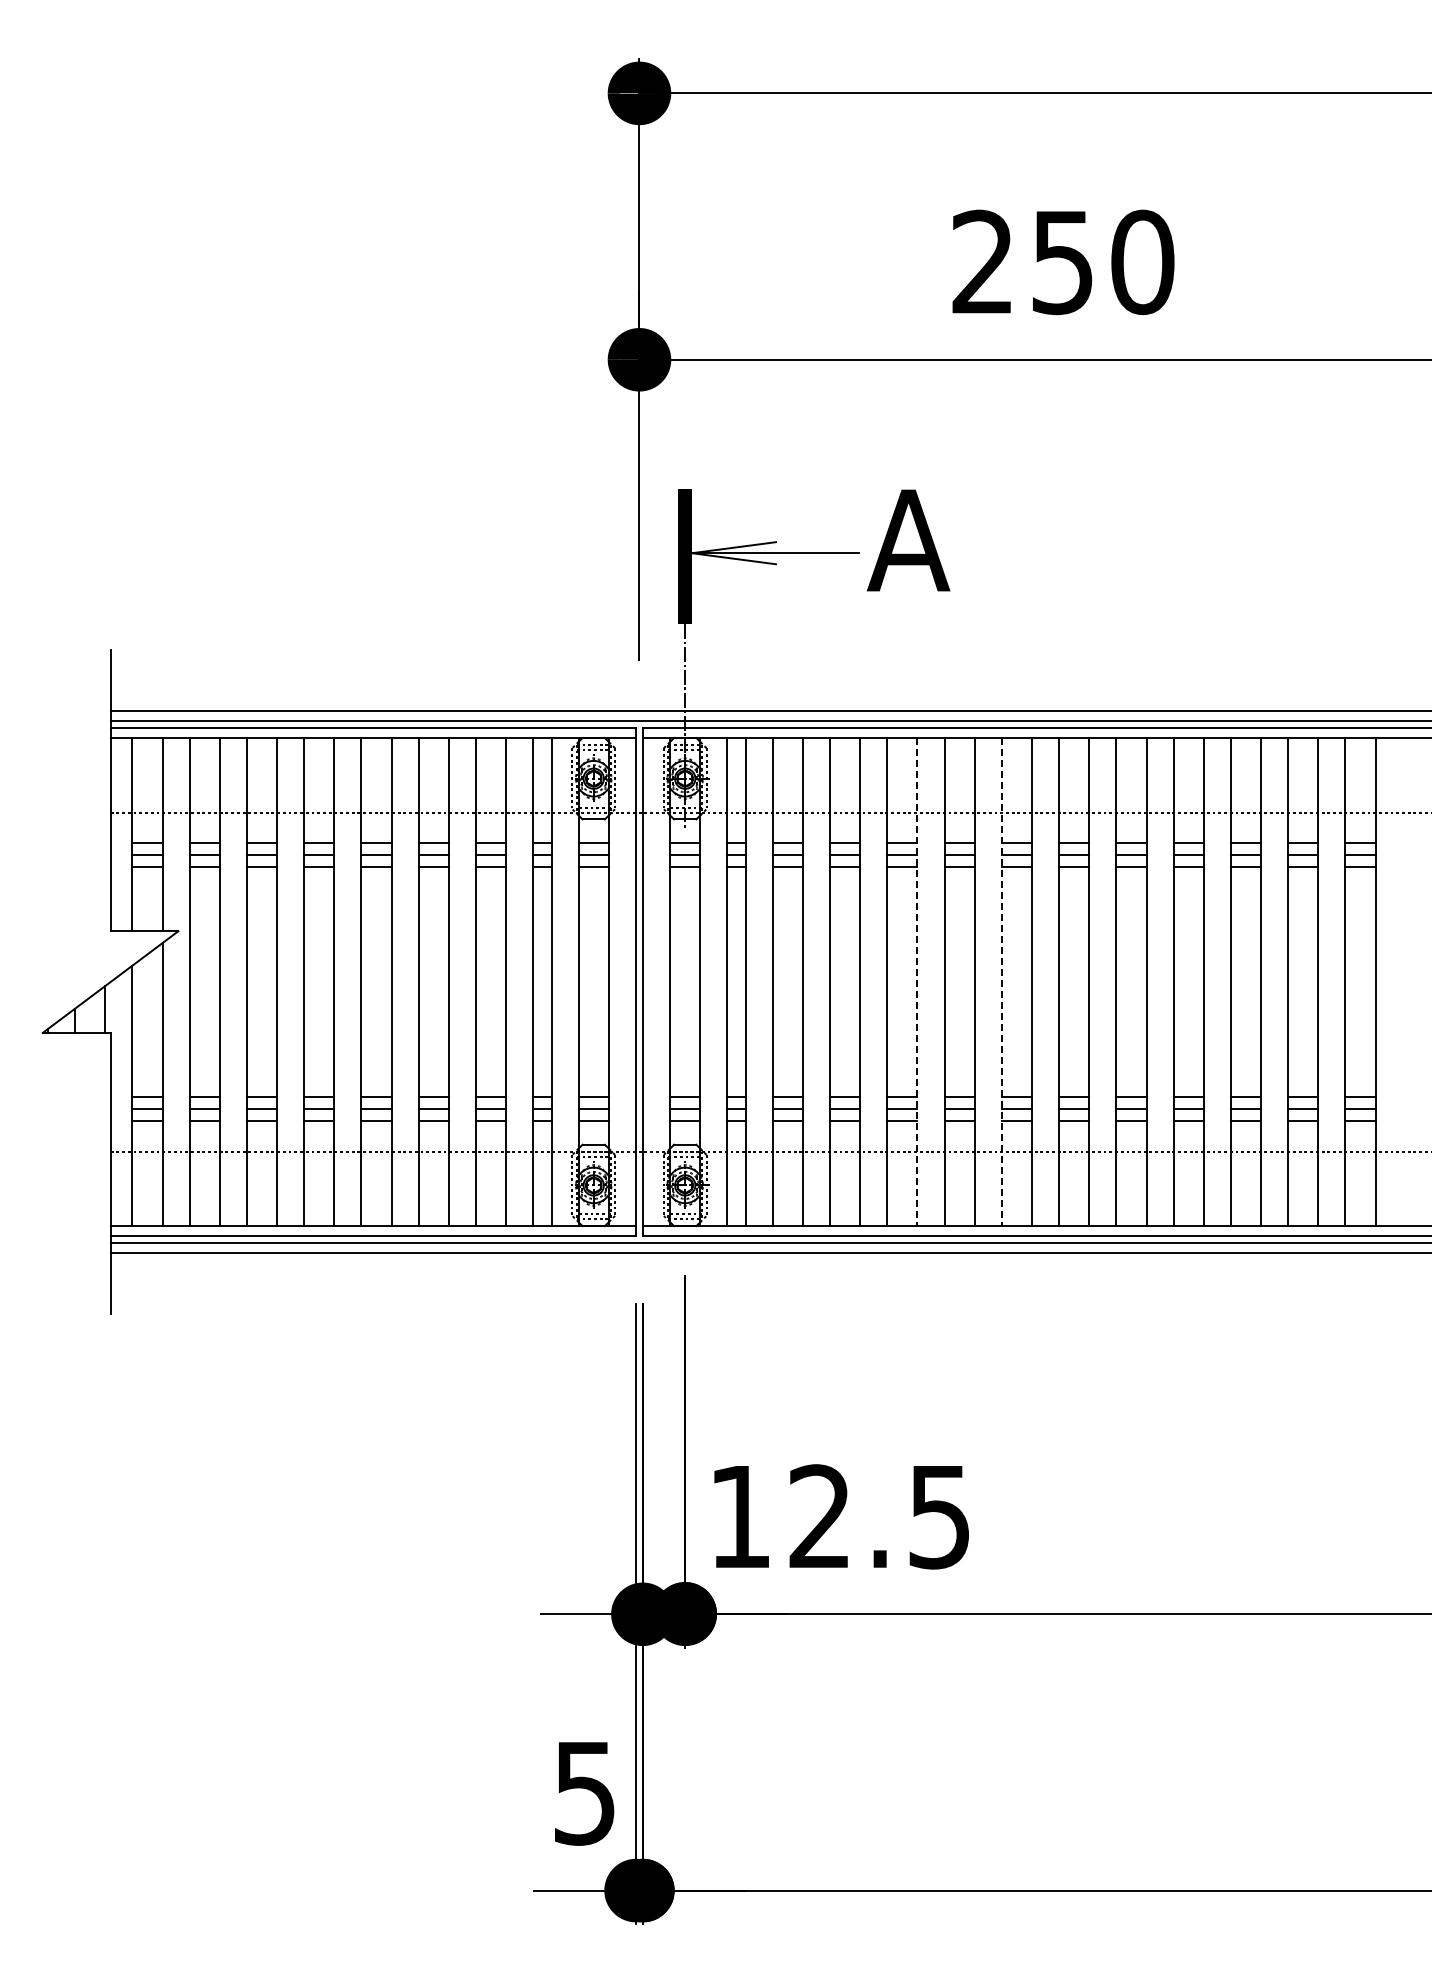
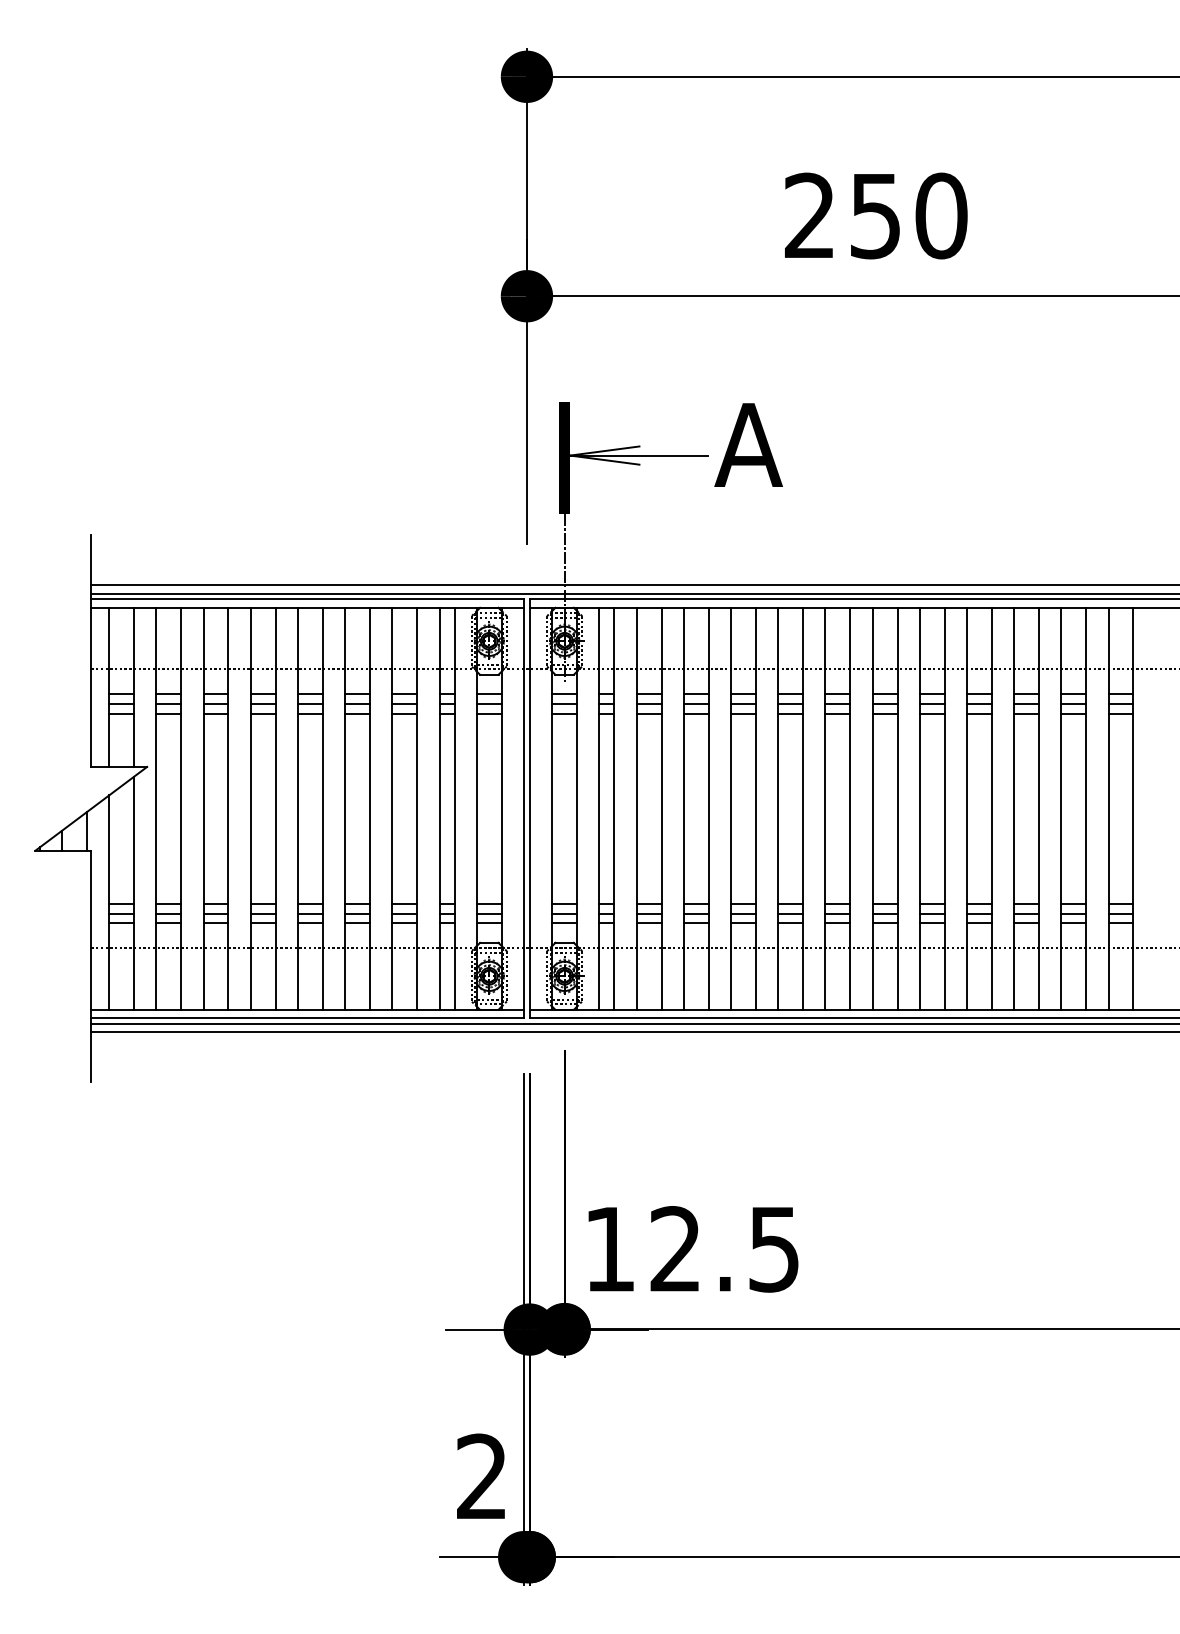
line: (917, 982) -> (755, 809), dashed -> solid
line: (1001, 982) -> (825, 809), dashed -> solid
text: (584, 1792) -> (481, 1476), 5 -> 2

